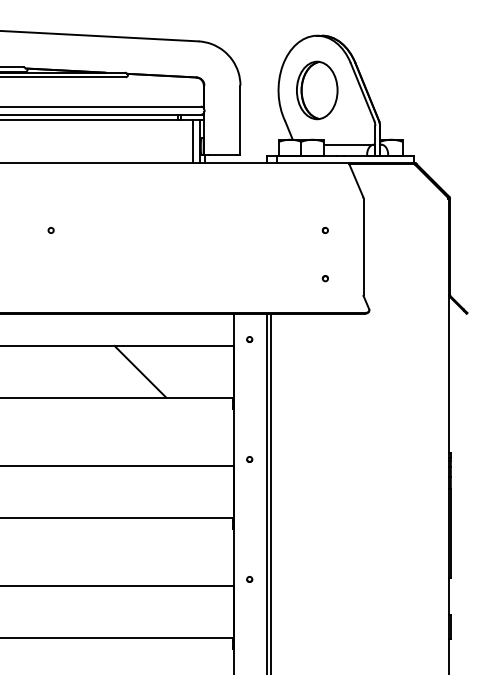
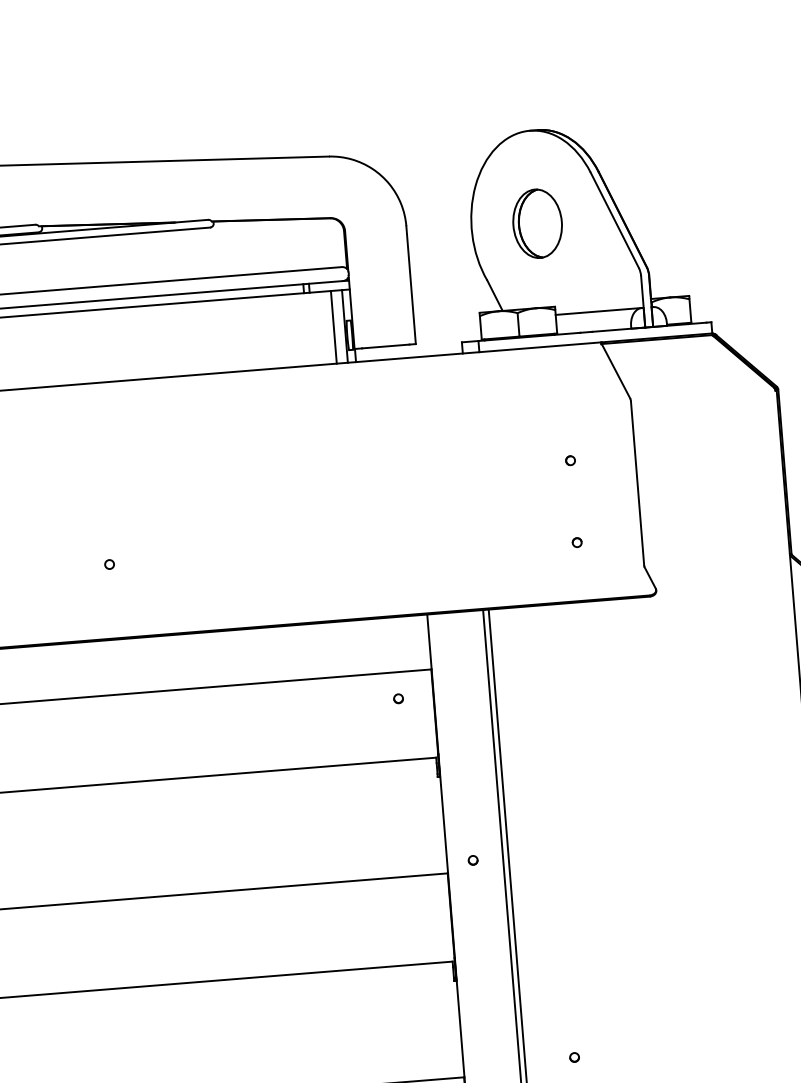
part: (317, 90) -> (537, 223), size x0.7
circle: (50, 230) -> (108, 564), moved
part: (249, 339) -> (398, 698), moved
line: (140, 371) -> (275, 725), removed
part: (249, 579) -> (574, 1057), moved

